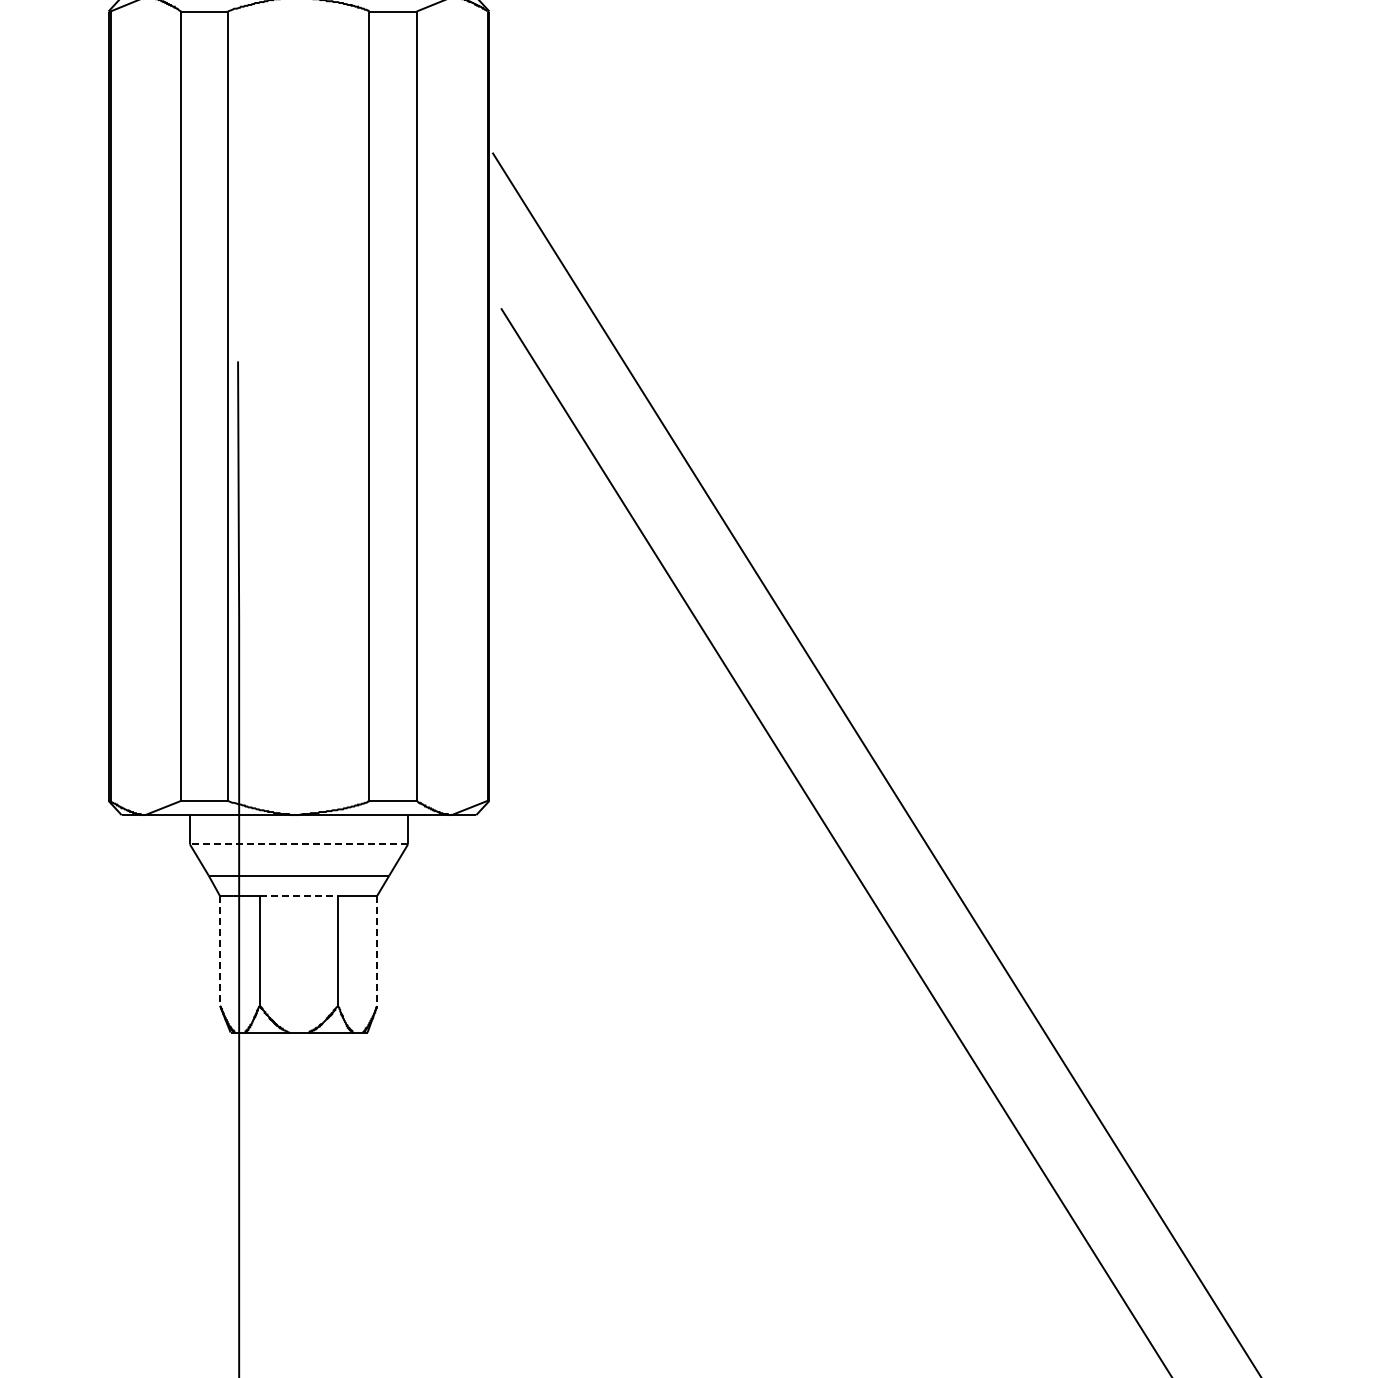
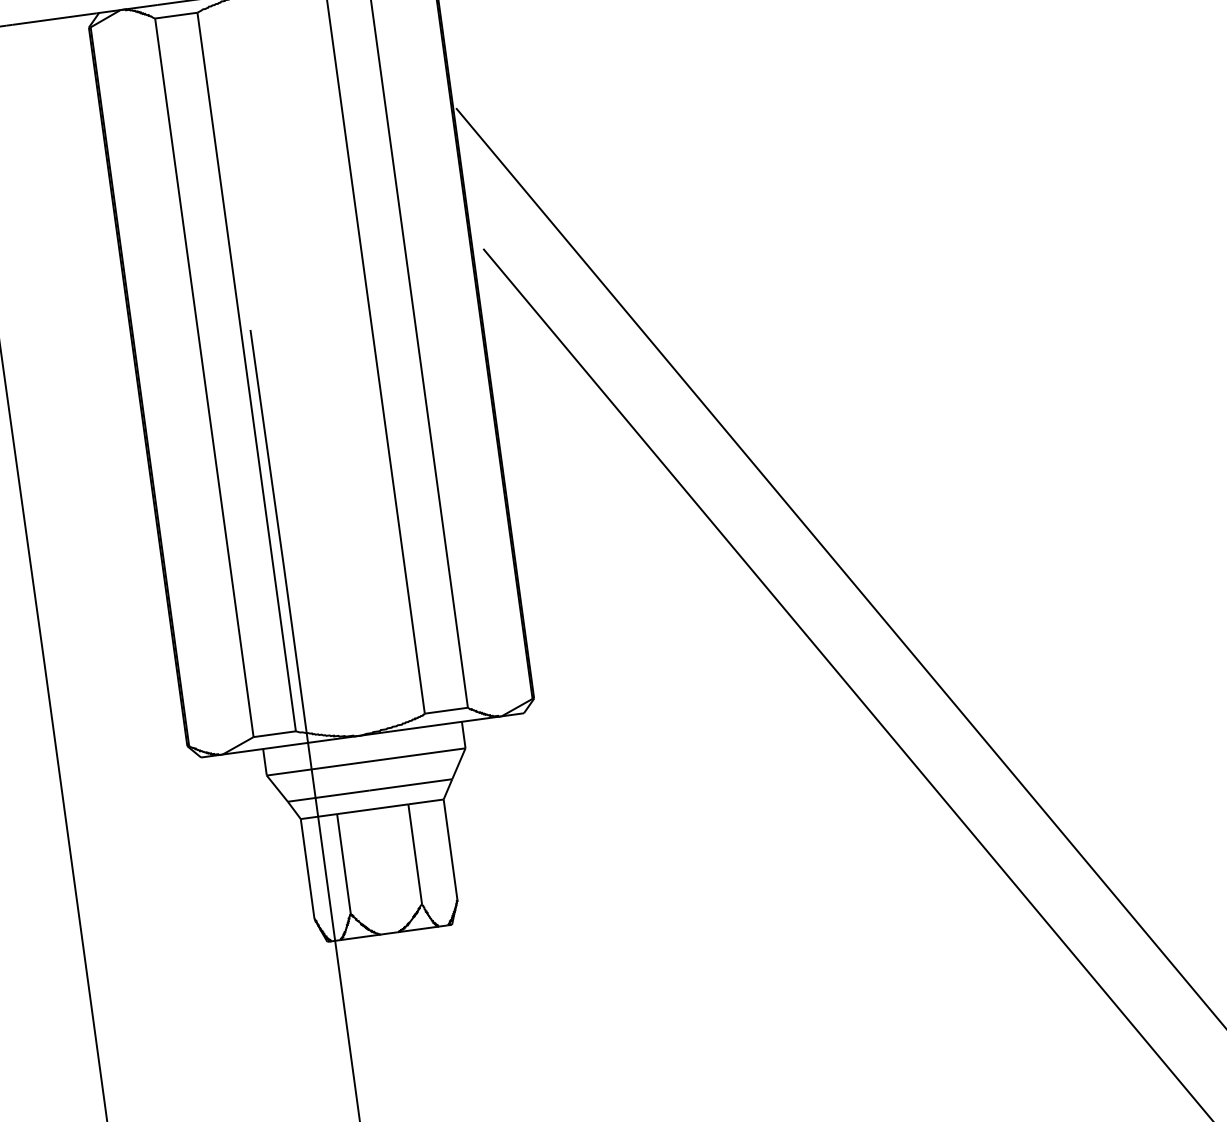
line: (298, 844) -> (365, 762), dashed -> solid
line: (299, 896) -> (373, 809), dashed -> solid
line: (220, 951) -> (308, 869), dashed -> solid
line: (377, 951) -> (451, 849), dashed -> solid

